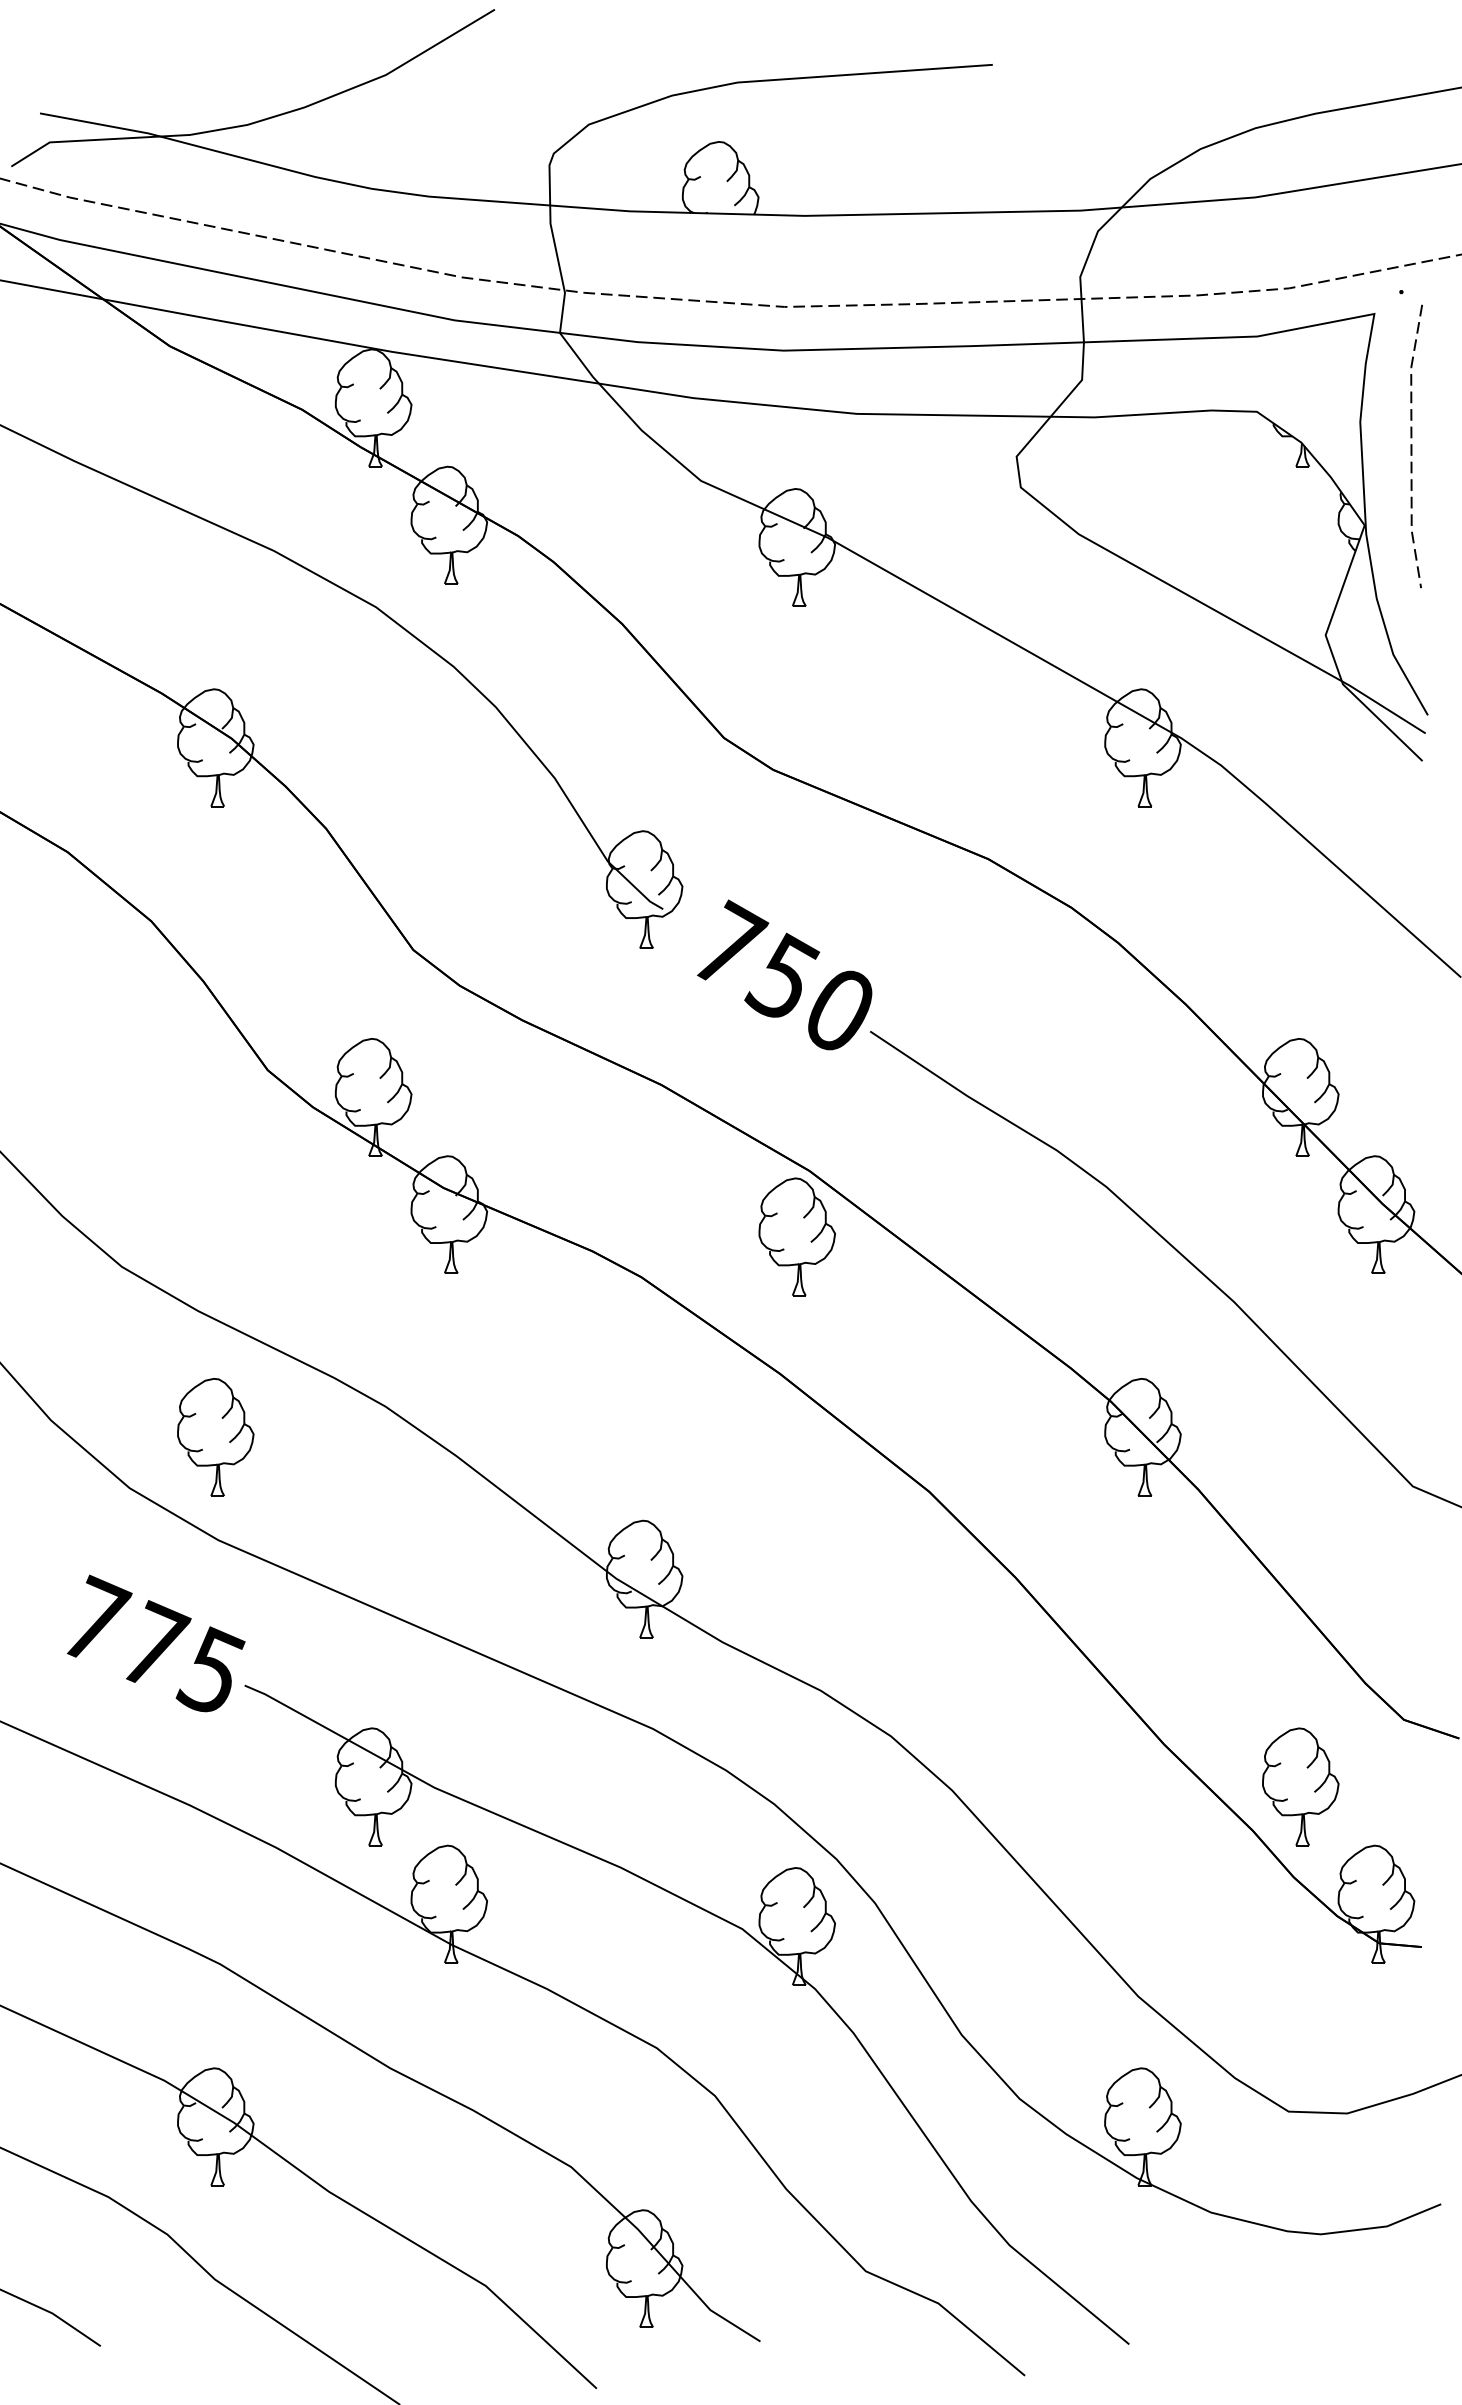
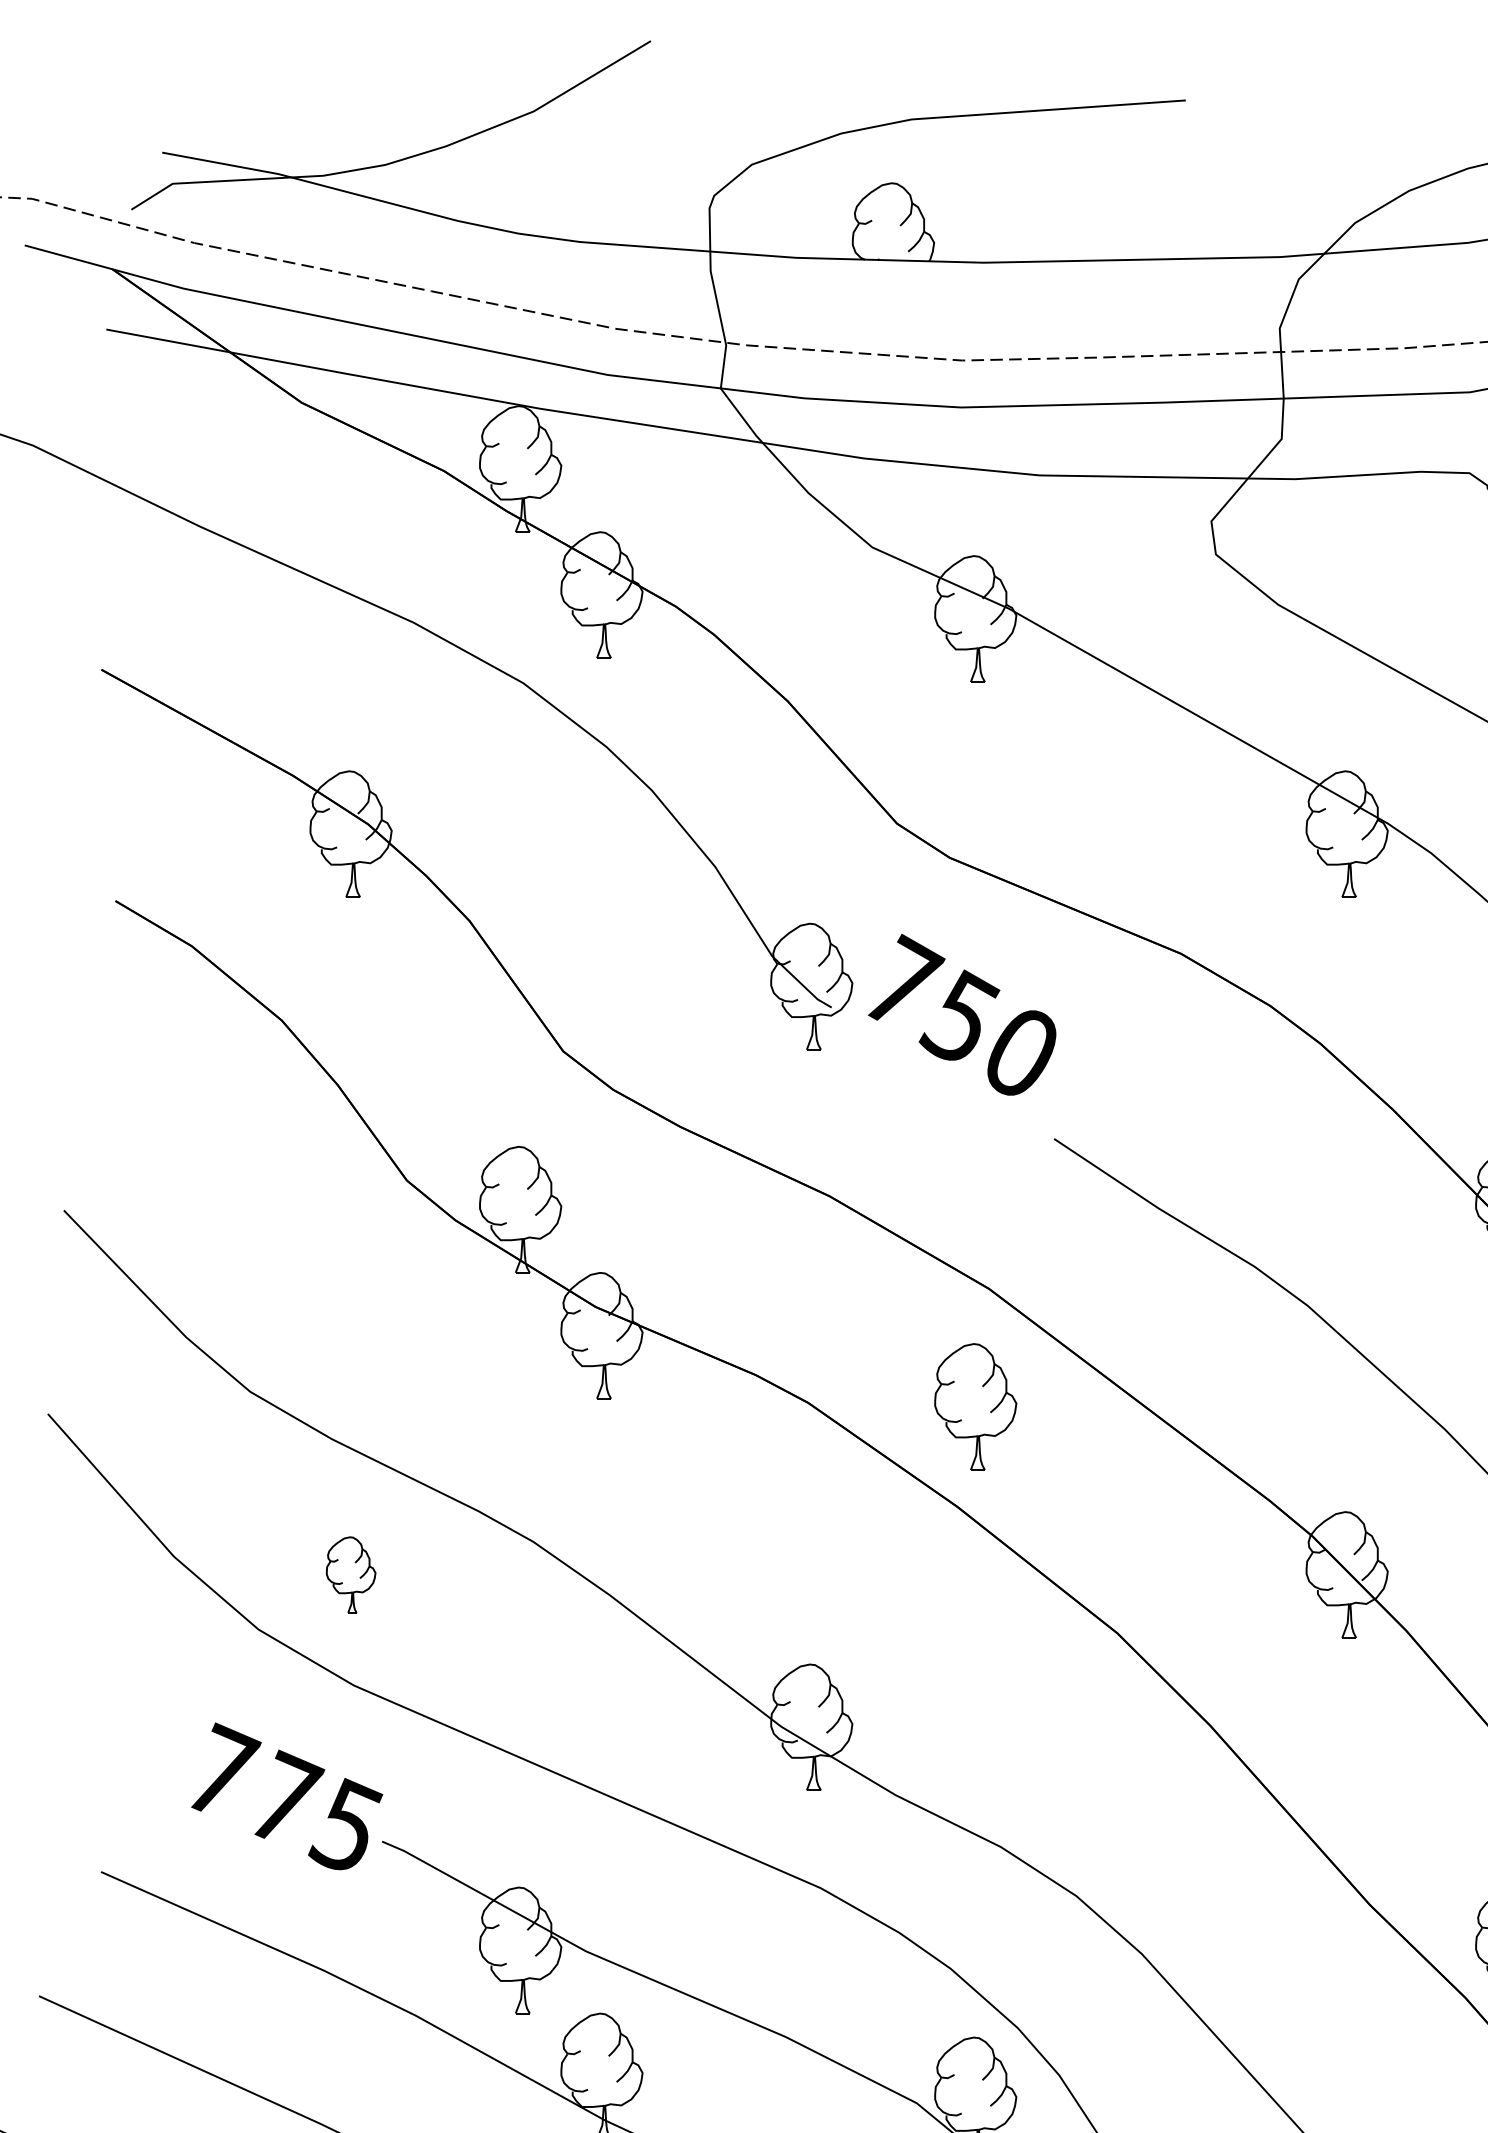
text: (784, 974) -> (962, 1014), moved
part: (796, 1236) -> (974, 1406), moved
part: (215, 1437) -> (350, 1575), size x0.6

